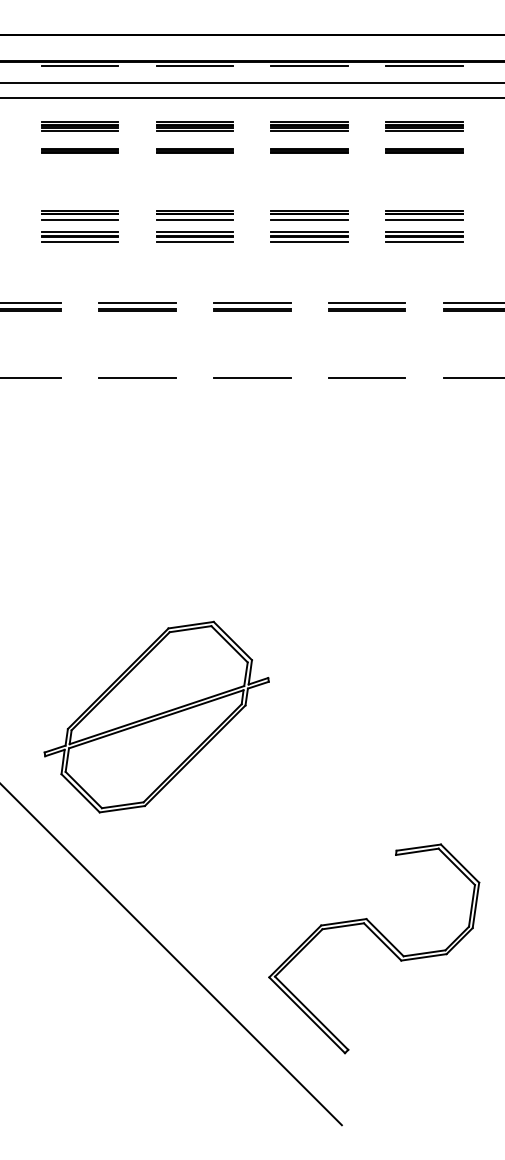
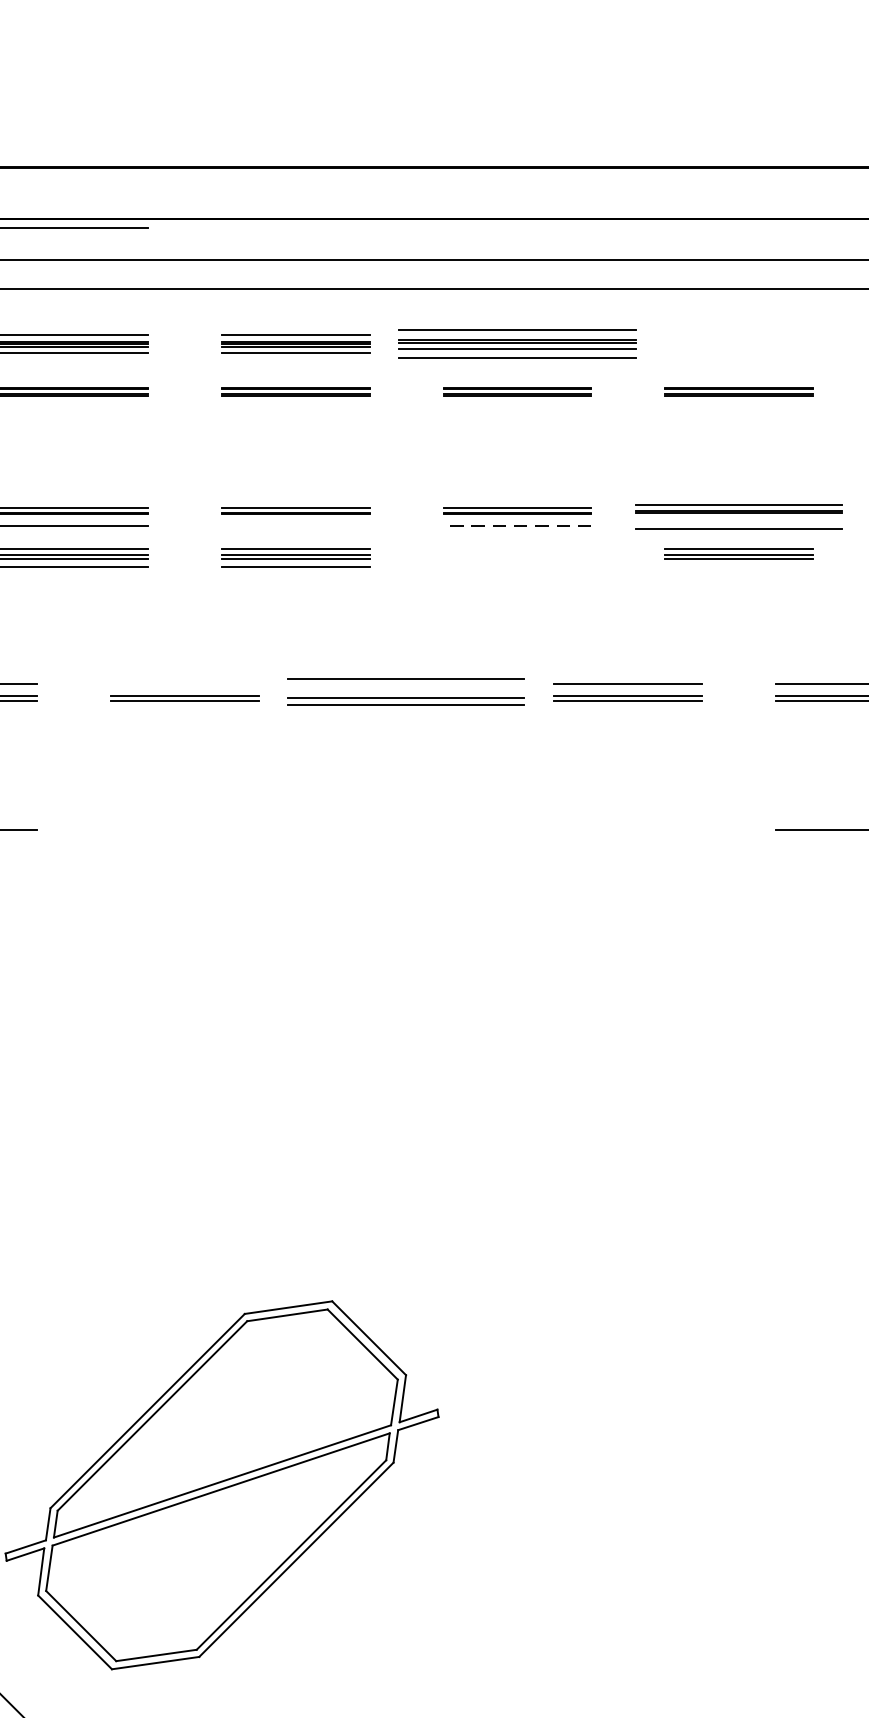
line: (194, 66) -> (294, 228), removed
line: (309, 66) -> (517, 228), removed
line: (424, 66) -> (739, 228), removed
part: (309, 126) -> (517, 344), size x1.6
part: (424, 126) -> (739, 344), removed
part: (424, 215) -> (739, 516), size x1.4
line: (194, 220) -> (294, 526), removed
line: (309, 220) -> (517, 526), solid -> dashed
part: (309, 236) -> (517, 556), removed
line: (424, 241) -> (739, 566), removed
line: (137, 302) -> (184, 684), removed
part: (252, 306) -> (407, 692), size x1.6
line: (137, 377) -> (184, 829), removed
line: (251, 377) -> (405, 829), removed
line: (366, 377) -> (627, 829), removed

